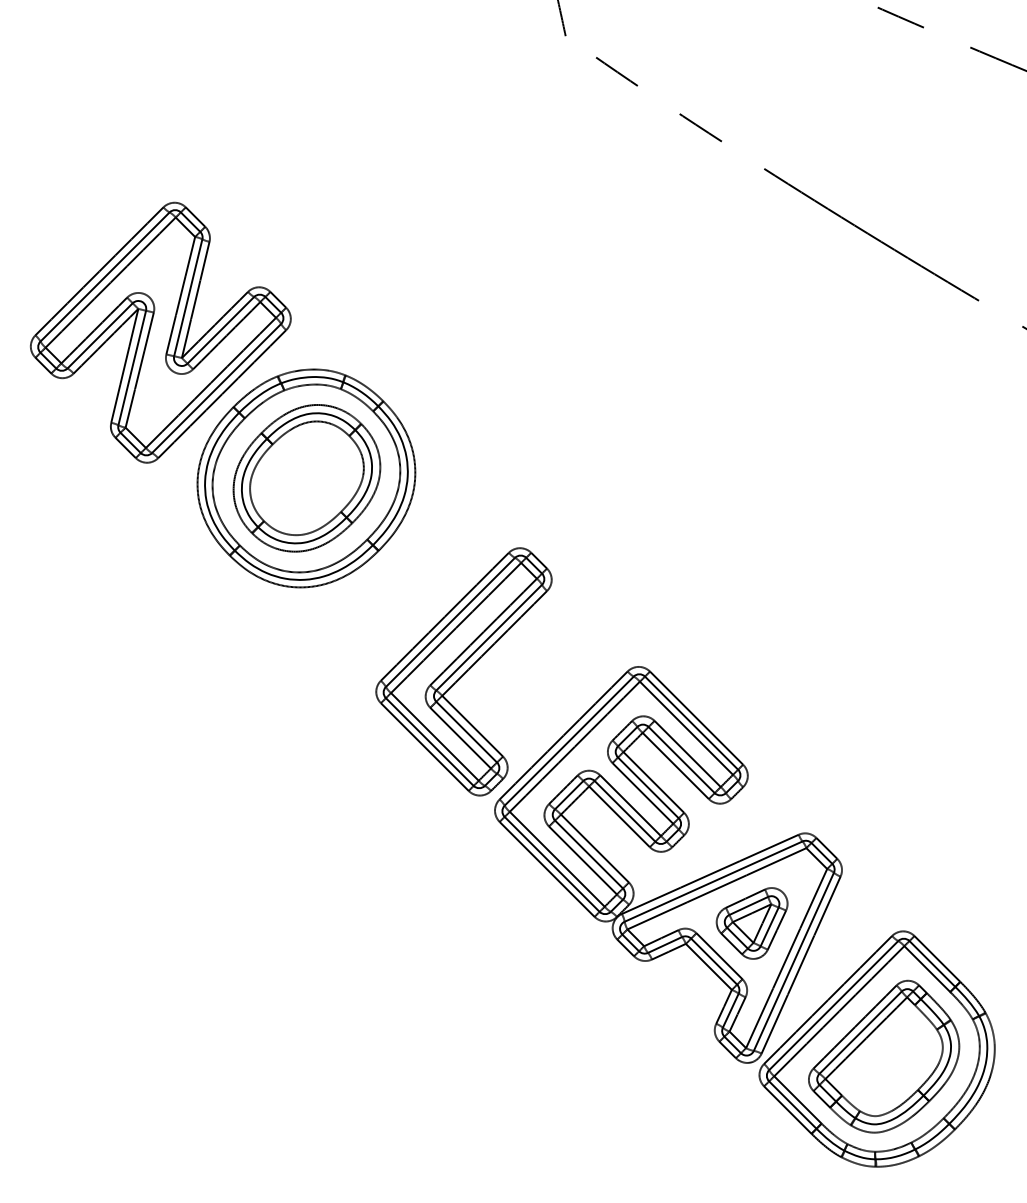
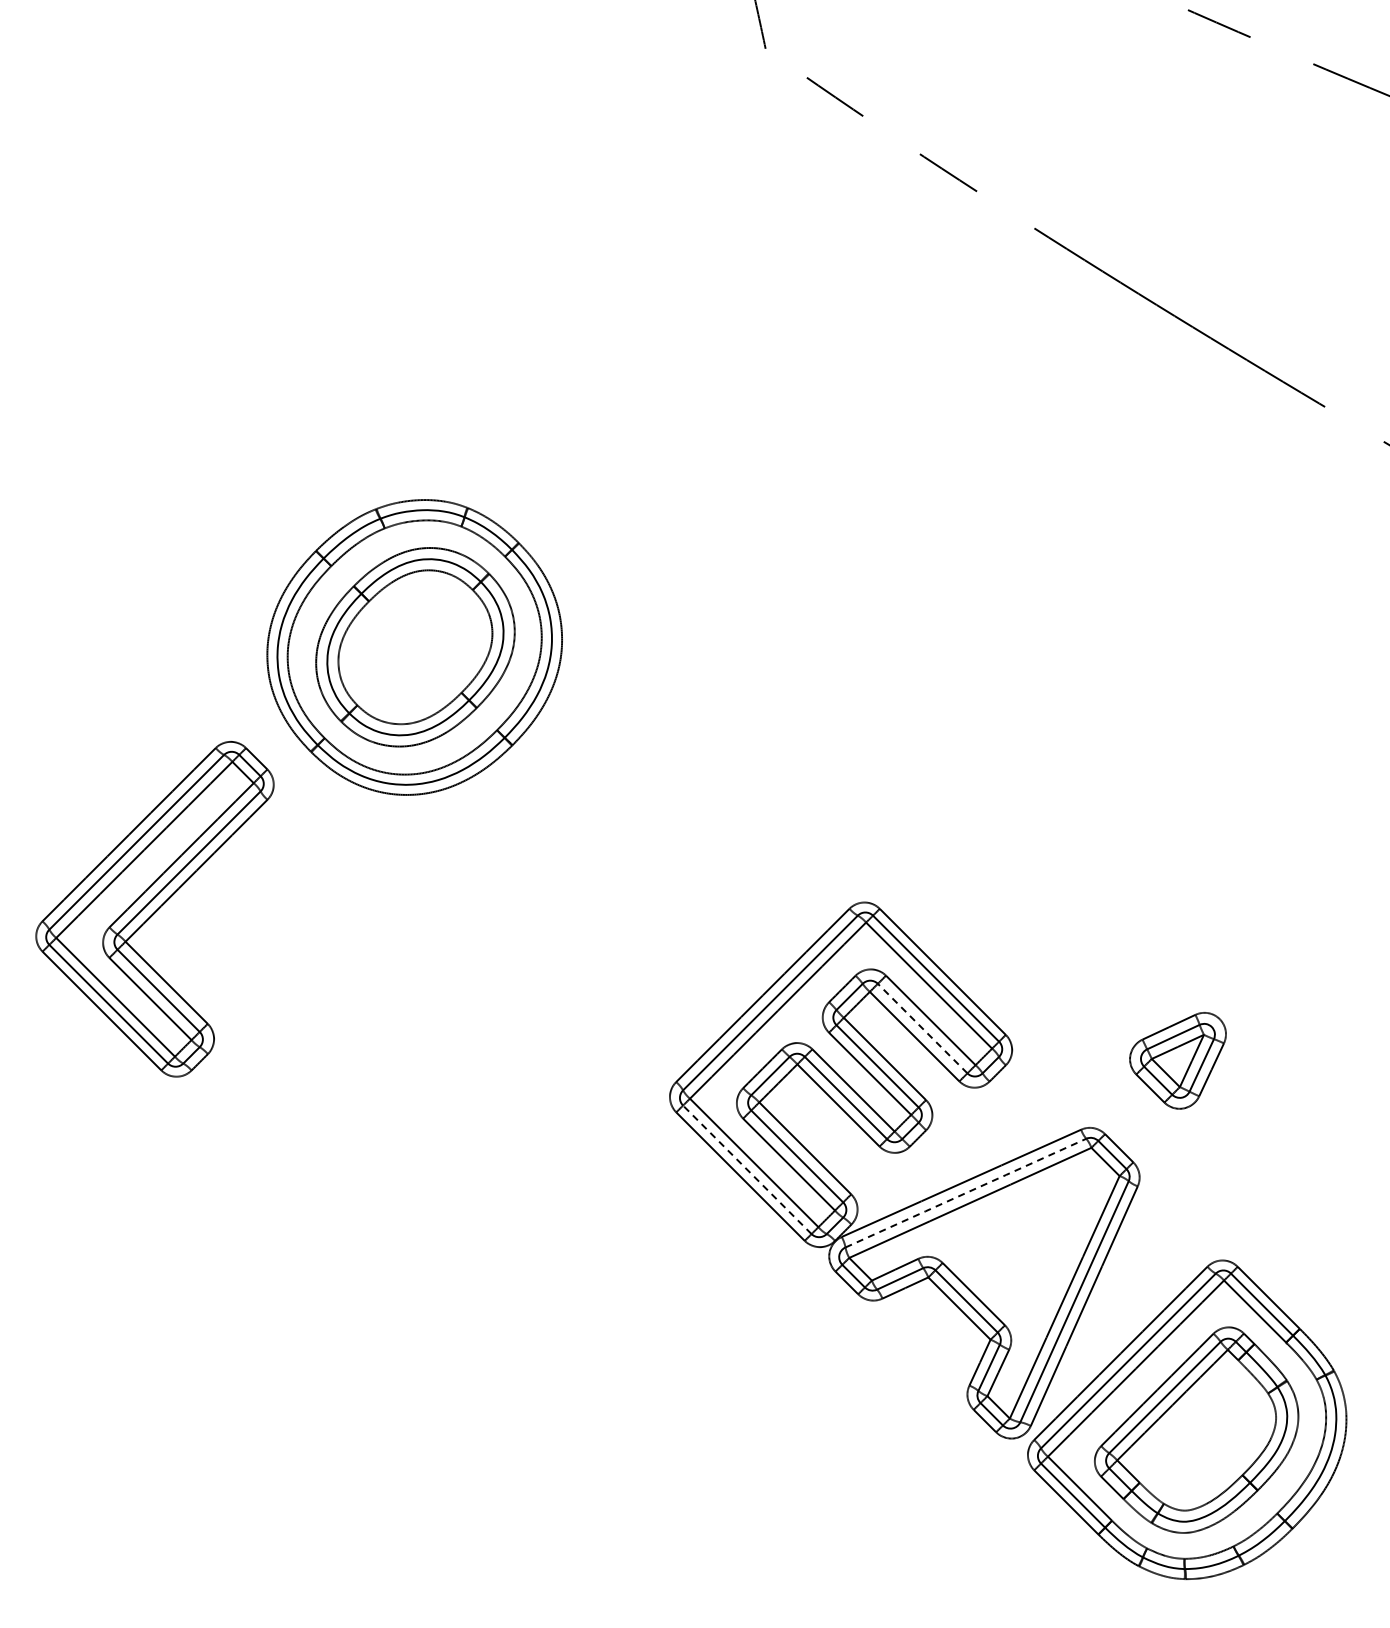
part: (160, 332) -> (217, 450), removed
part: (463, 672) -> (154, 909), moved
line: (681, 759) -> (922, 1028), solid -> dashed
line: (552, 864) -> (747, 1169), solid -> dashed
line: (714, 881) -> (966, 1192), solid -> dashed
part: (751, 923) -> (1177, 1060), moved

